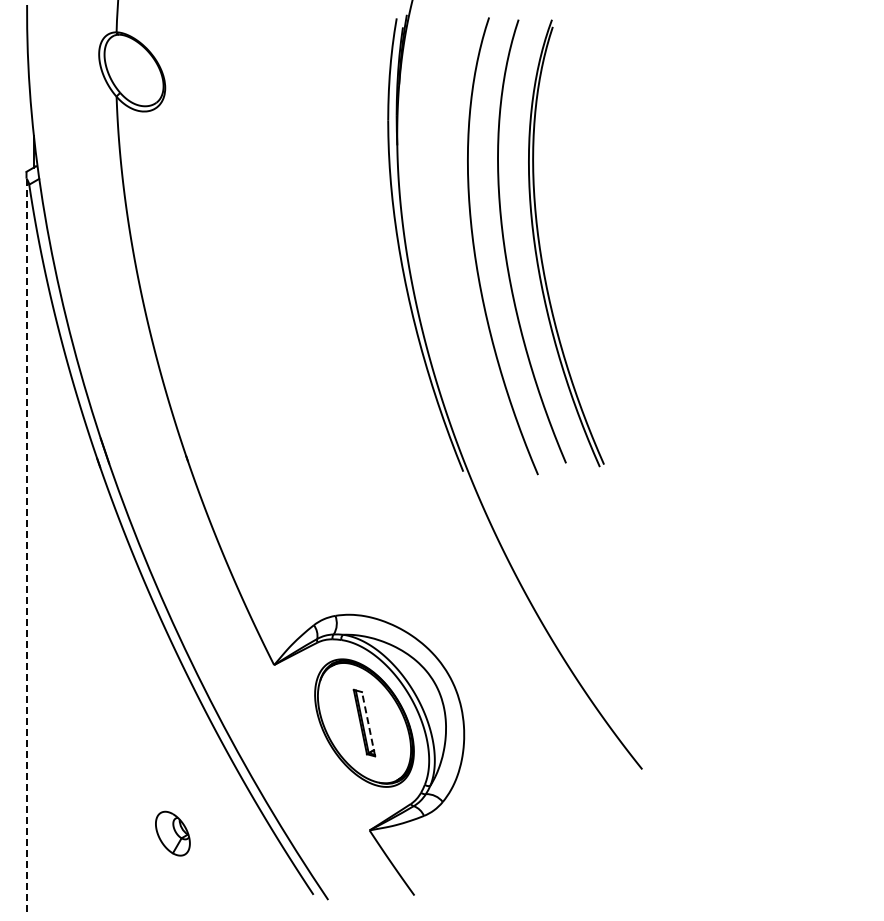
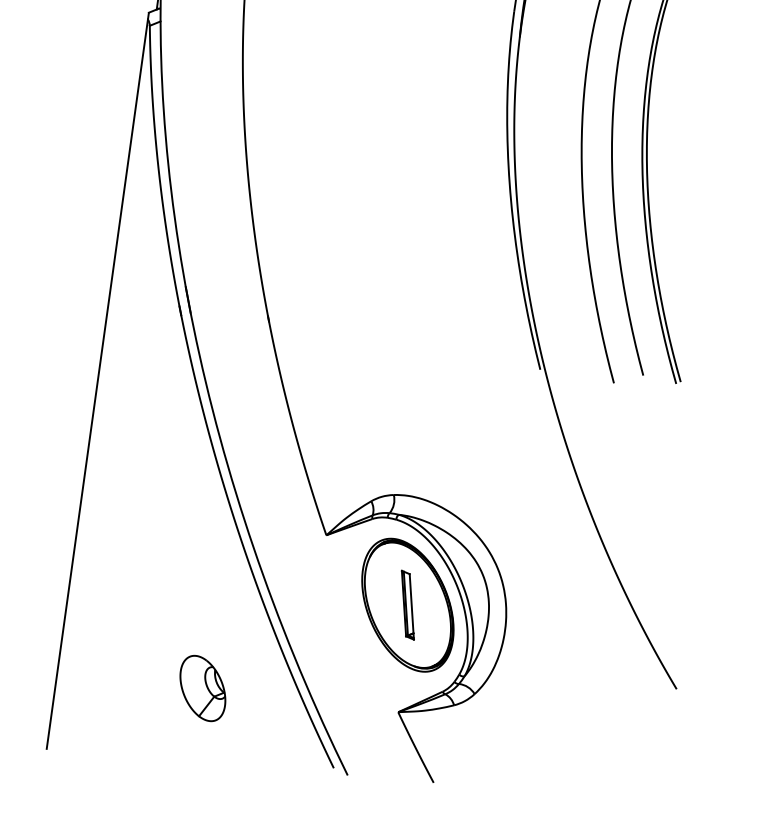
line: (26, 547) -> (97, 384), dashed -> solid
line: (368, 724) -> (411, 607), dashed -> solid
part: (172, 833) -> (202, 688), size x1.43

